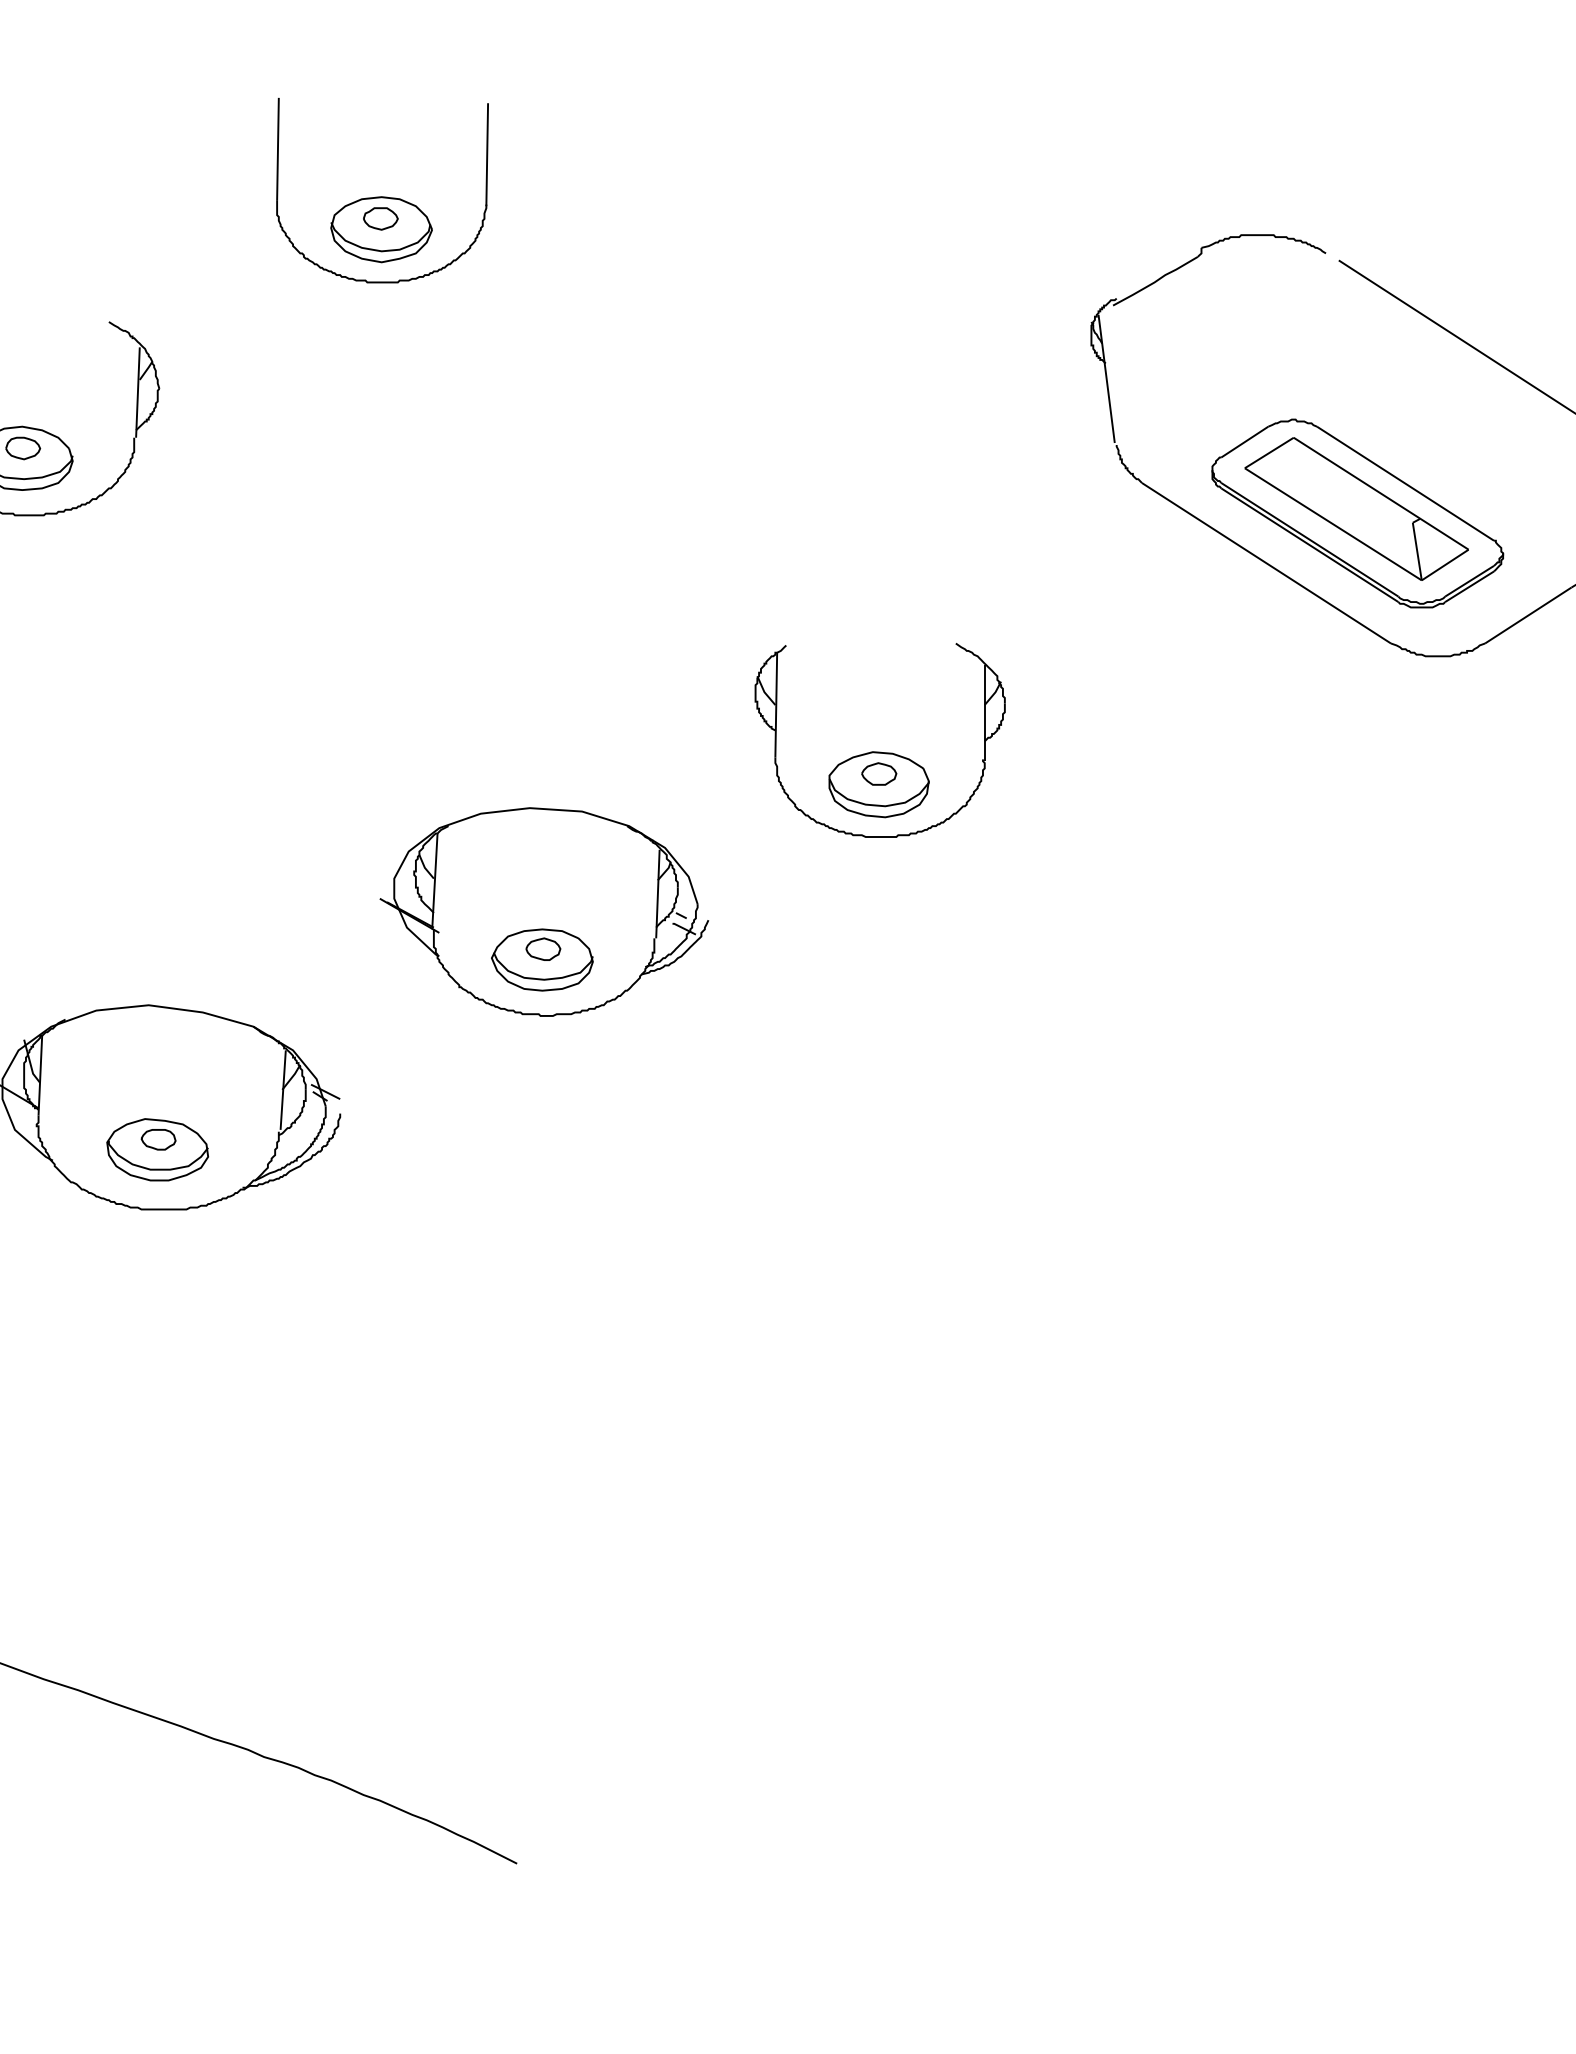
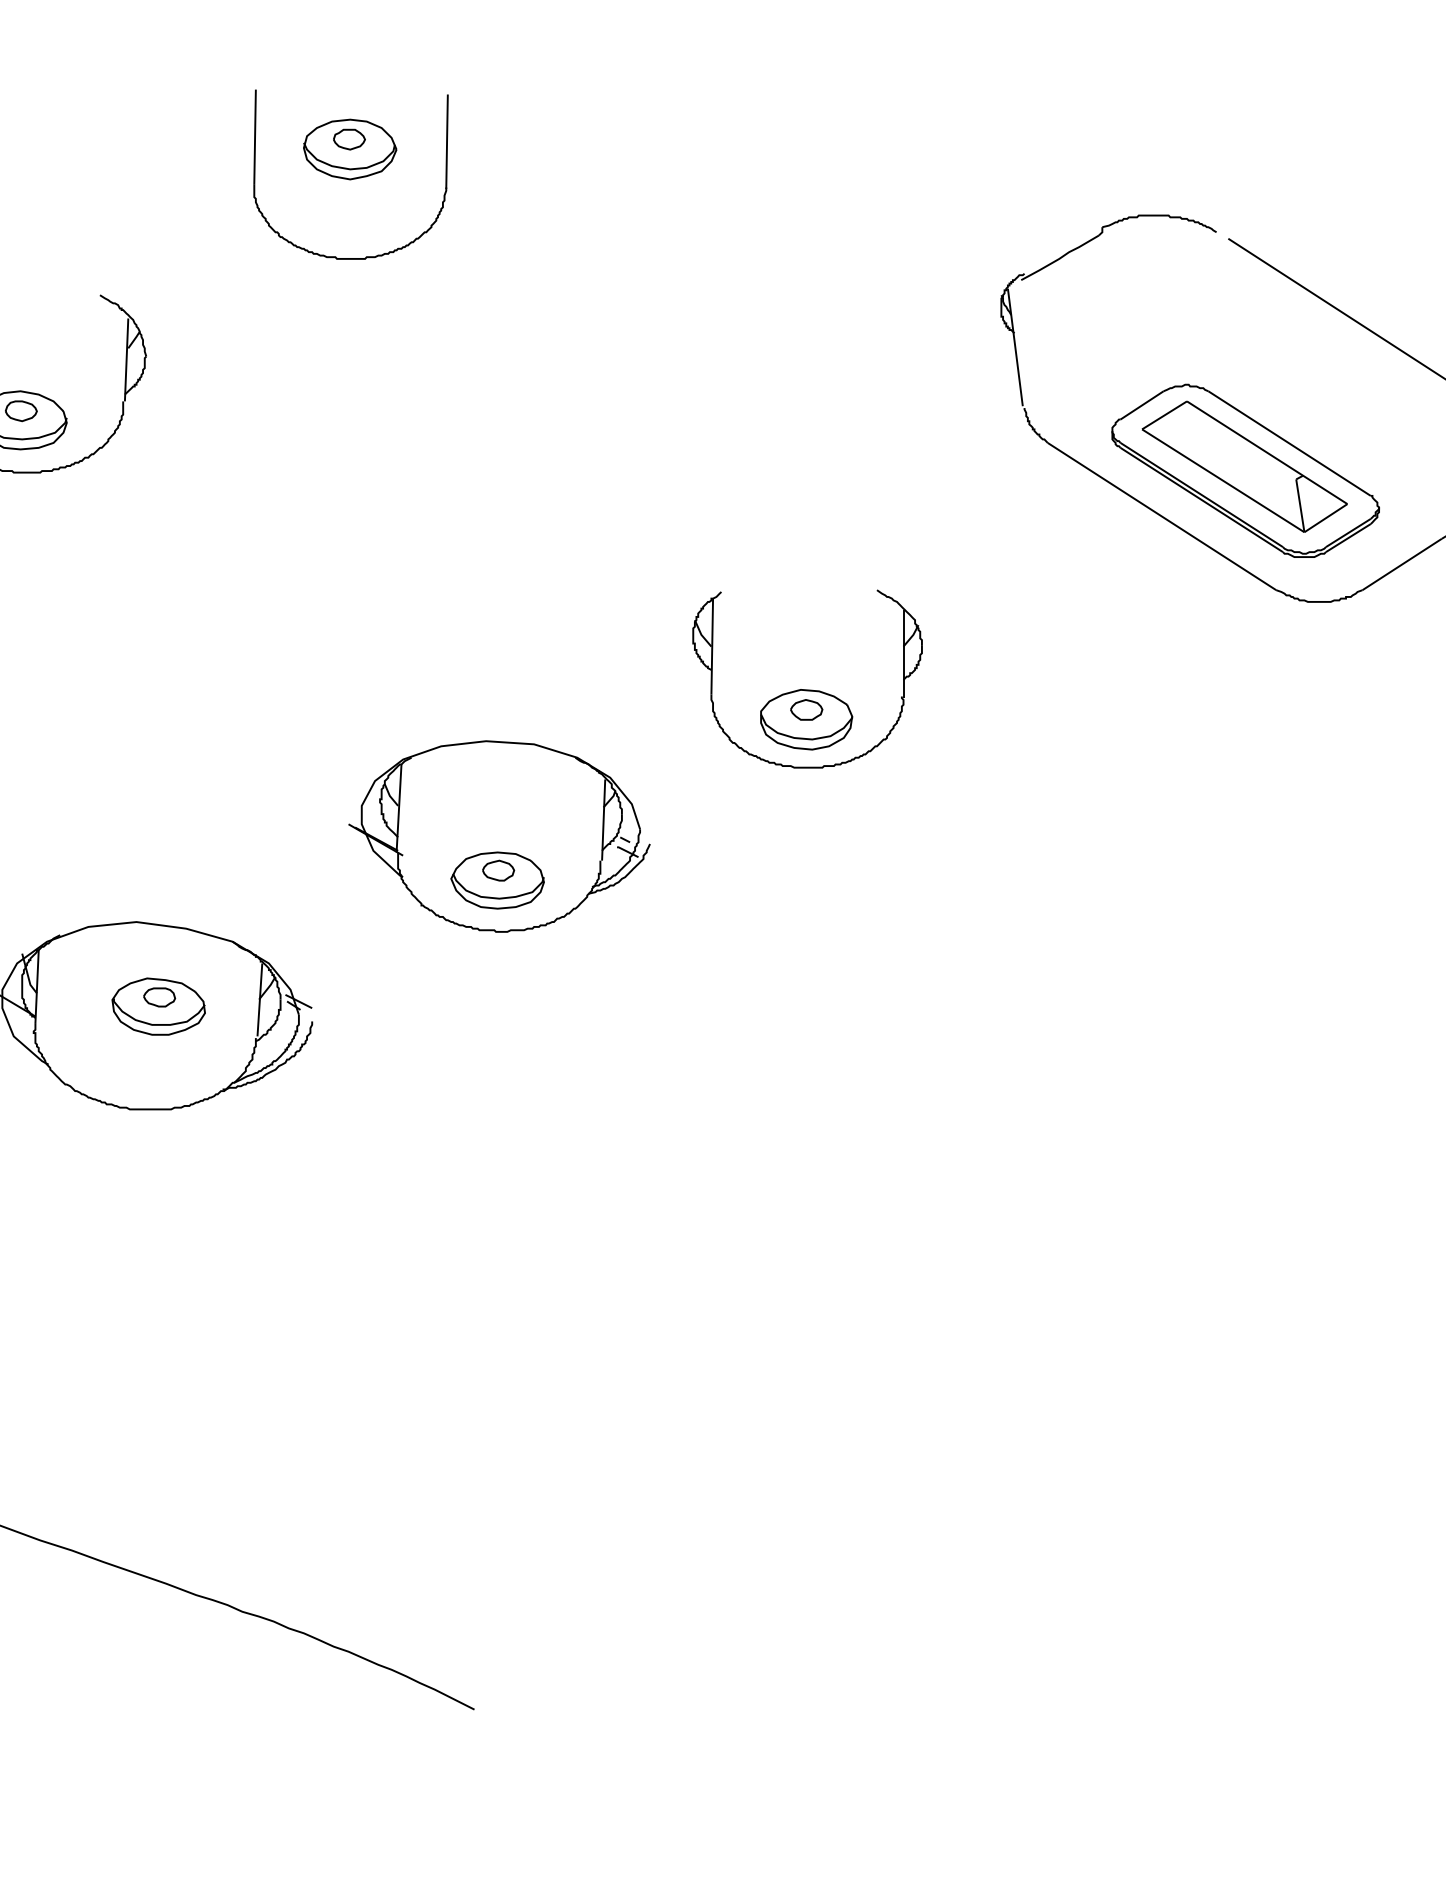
part: (381, 229) -> (350, 149), moved
part: (157, 1149) -> (158, 1006), moved

